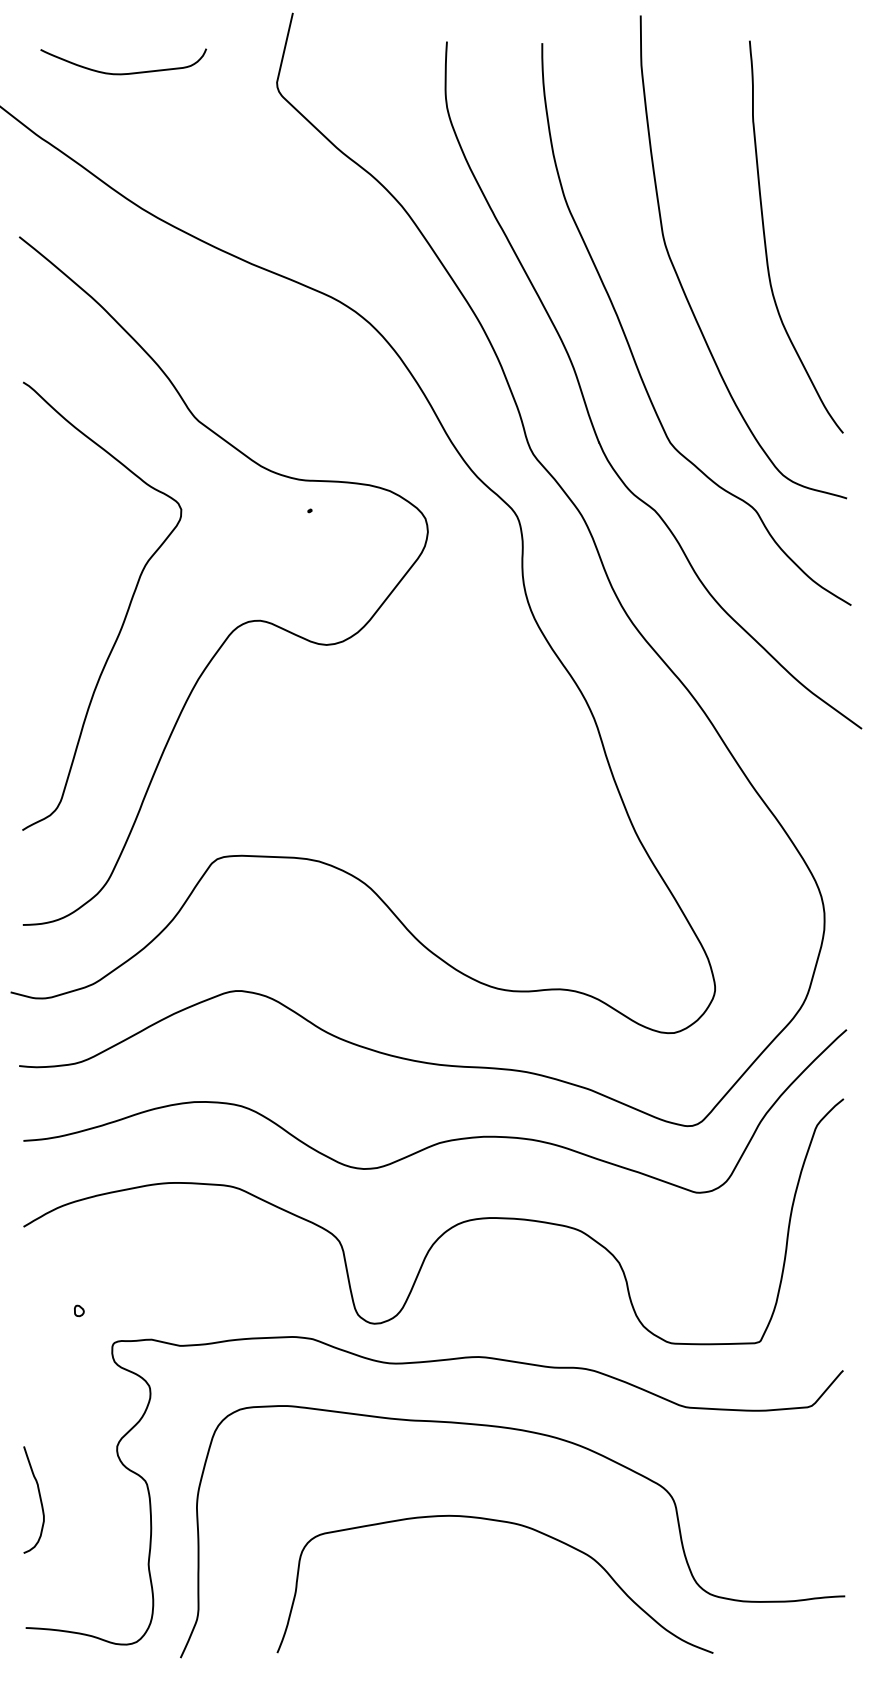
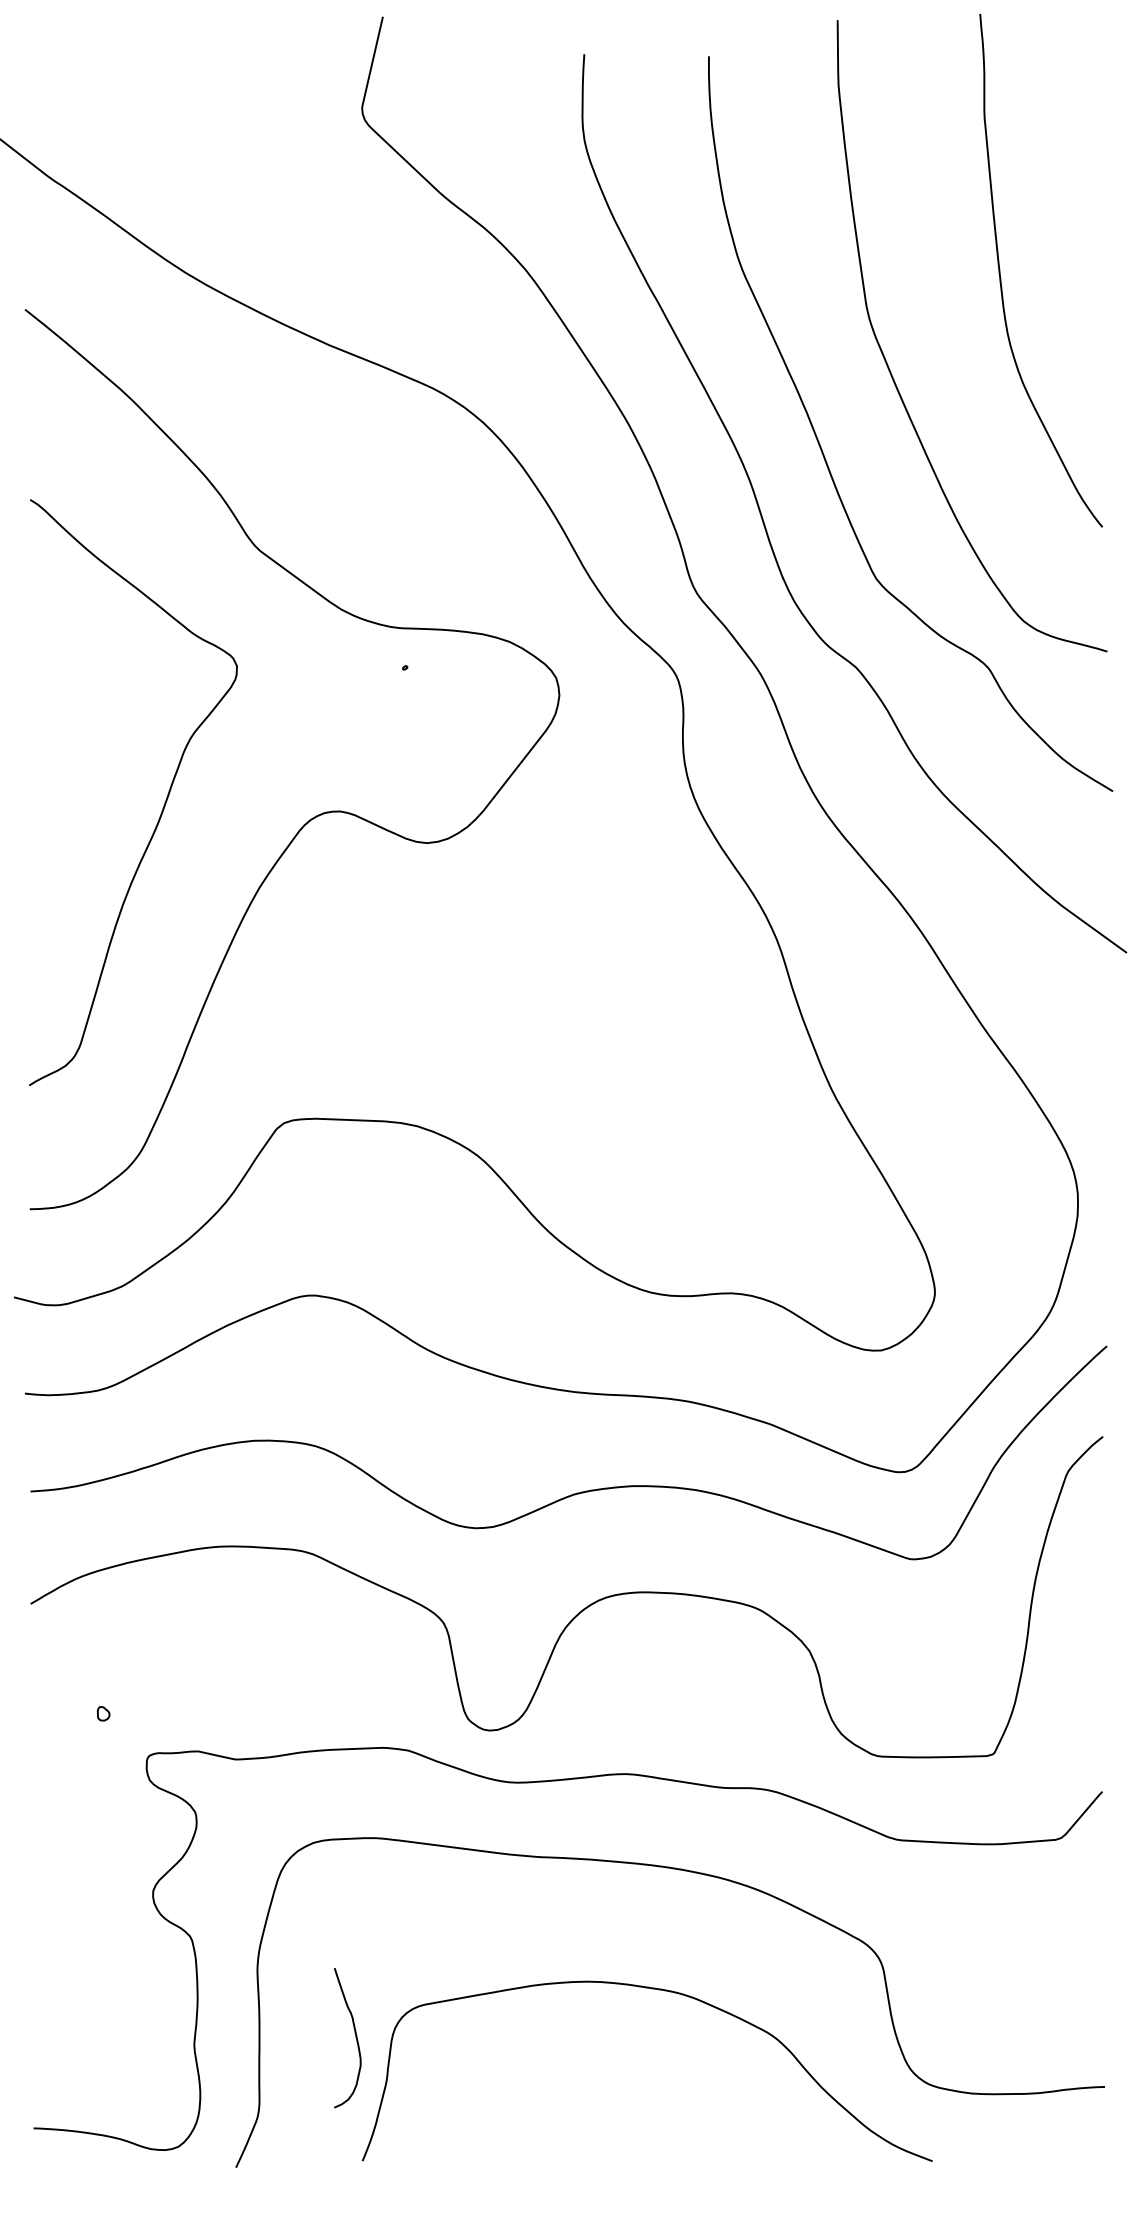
curve: (123, 73) -> (161, 95), removed
curve: (766, 243) -> (1002, 279), moved
curve: (39, 1499) -> (354, 2037), moved

